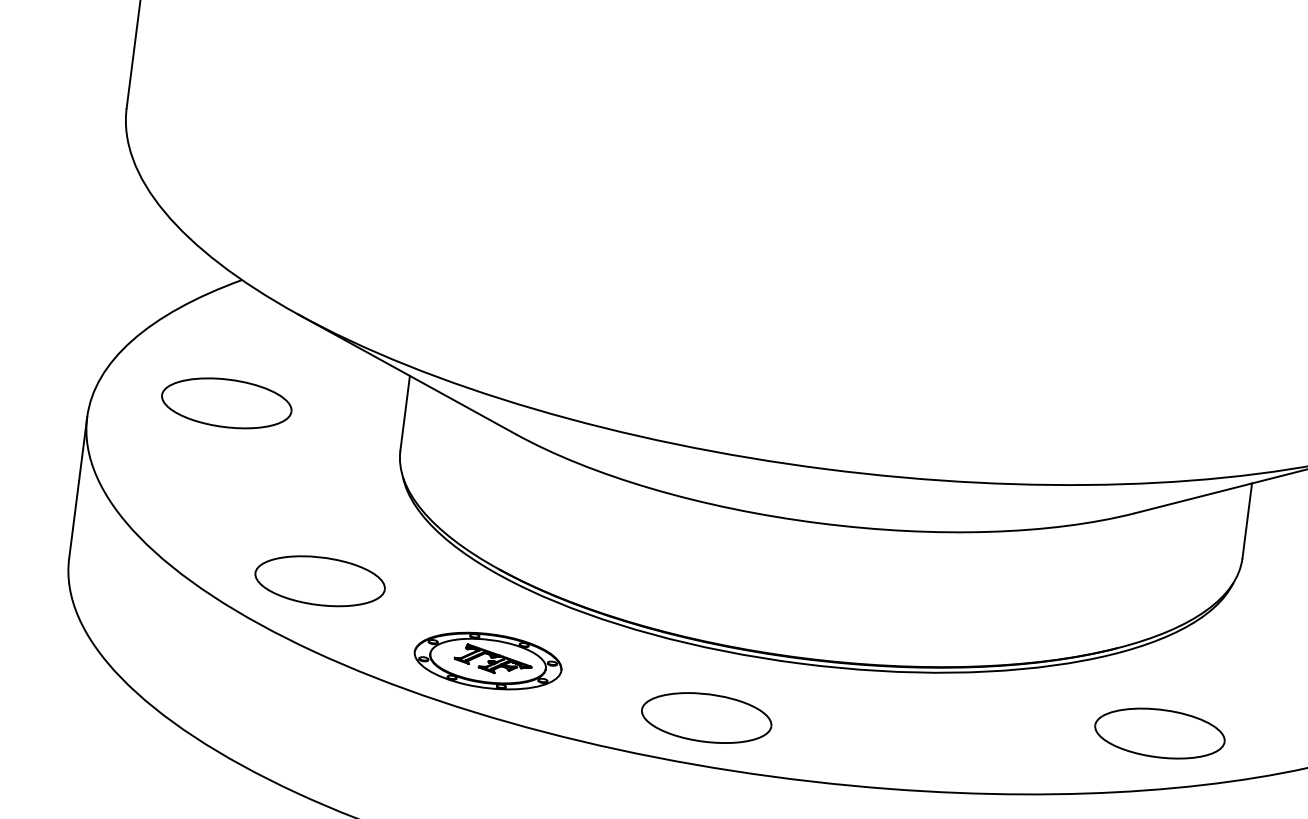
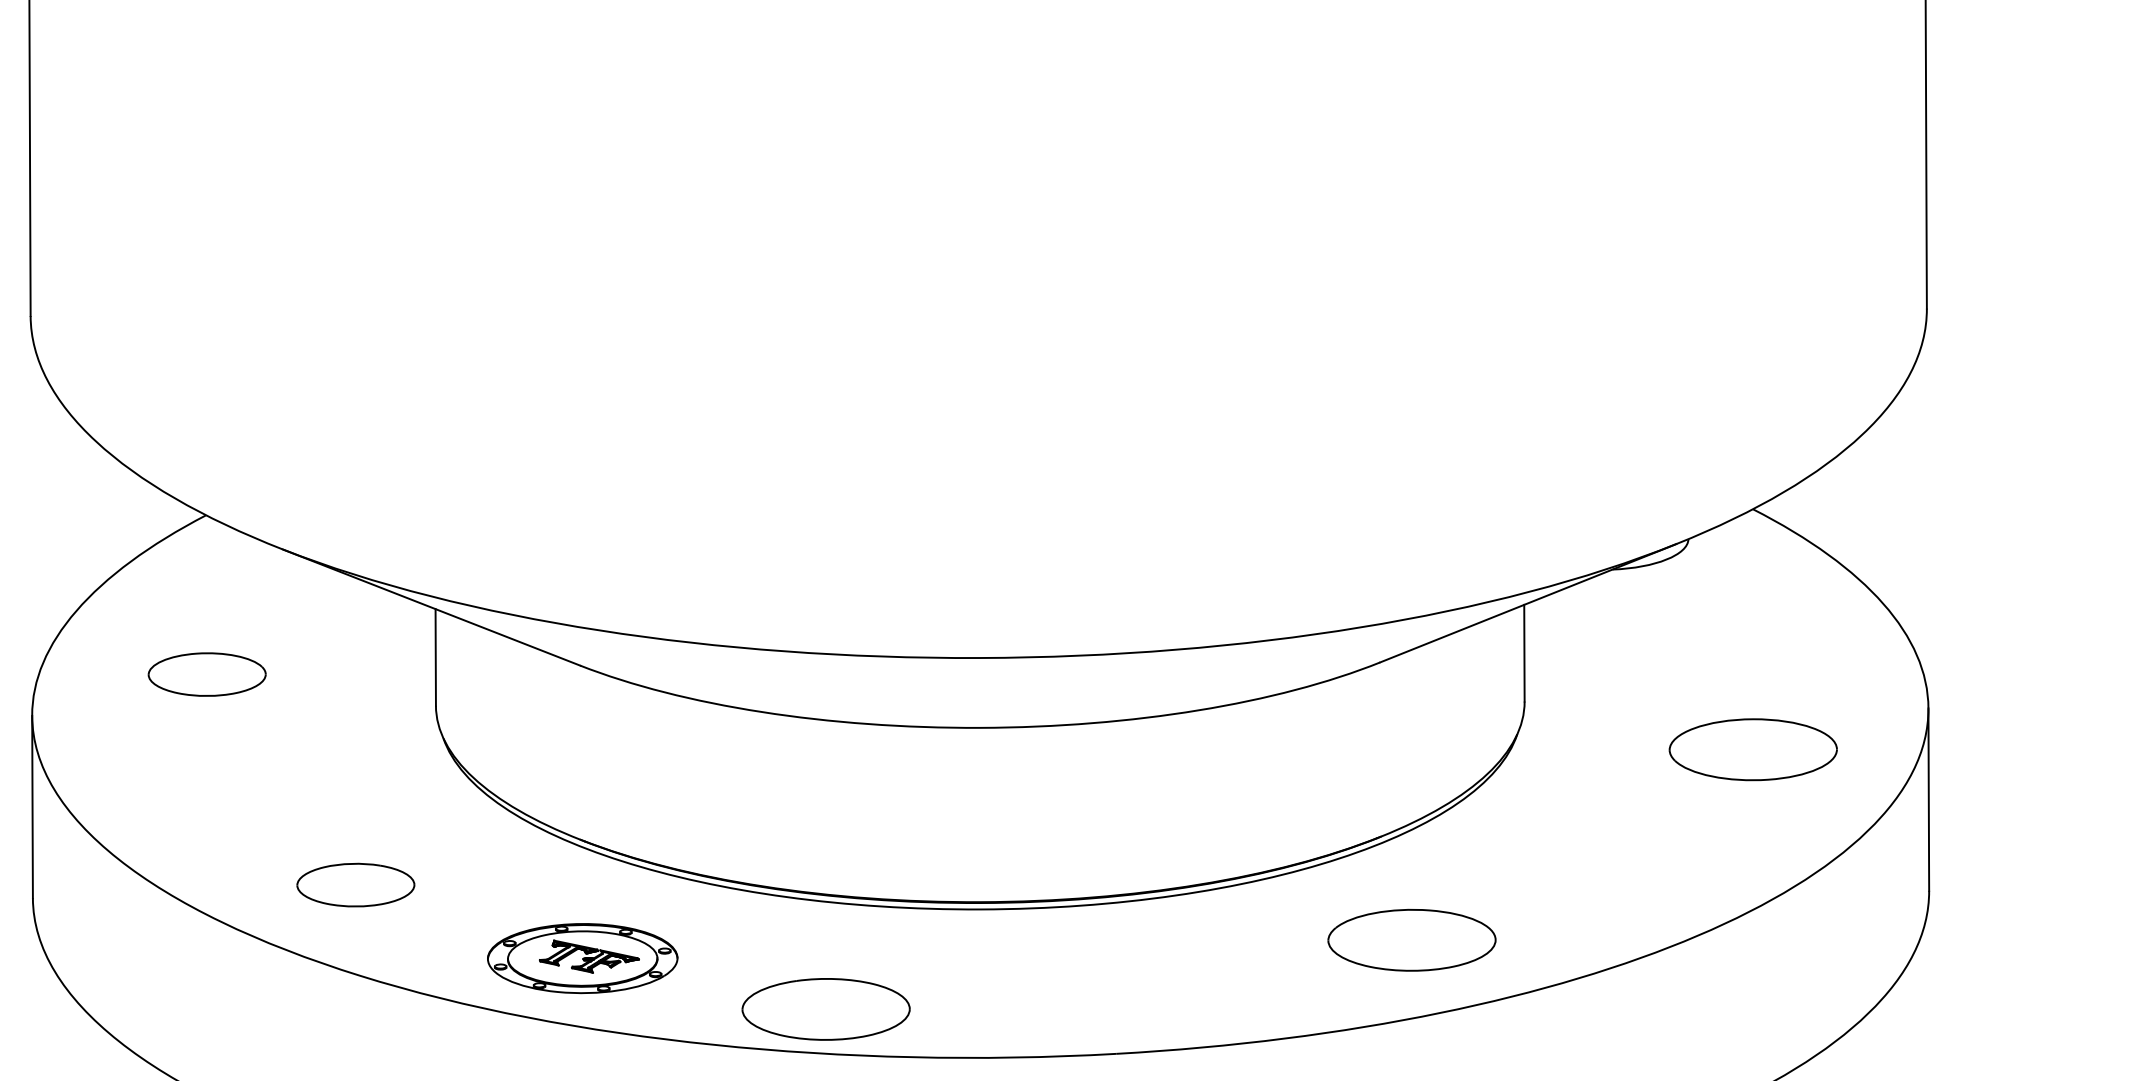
part: (226, 403) -> (206, 674), size x0.7
part: (319, 580) -> (355, 884), size x0.7
part: (706, 718) -> (825, 1009), moved
part: (1159, 732) -> (1411, 939), moved

